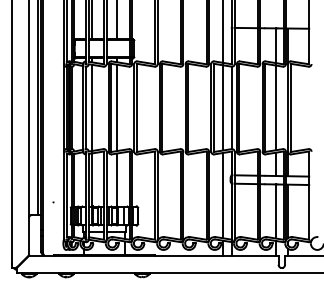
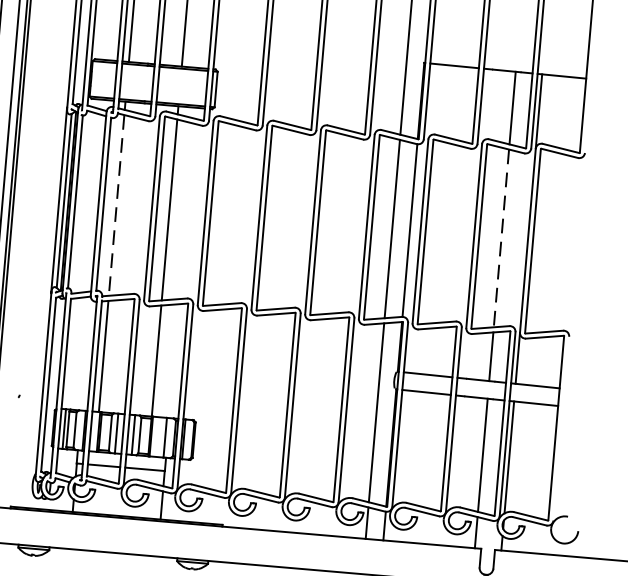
line: (91, 108) -> (115, 206), solid -> dashed
line: (275, 108) -> (501, 239), solid -> dashed

